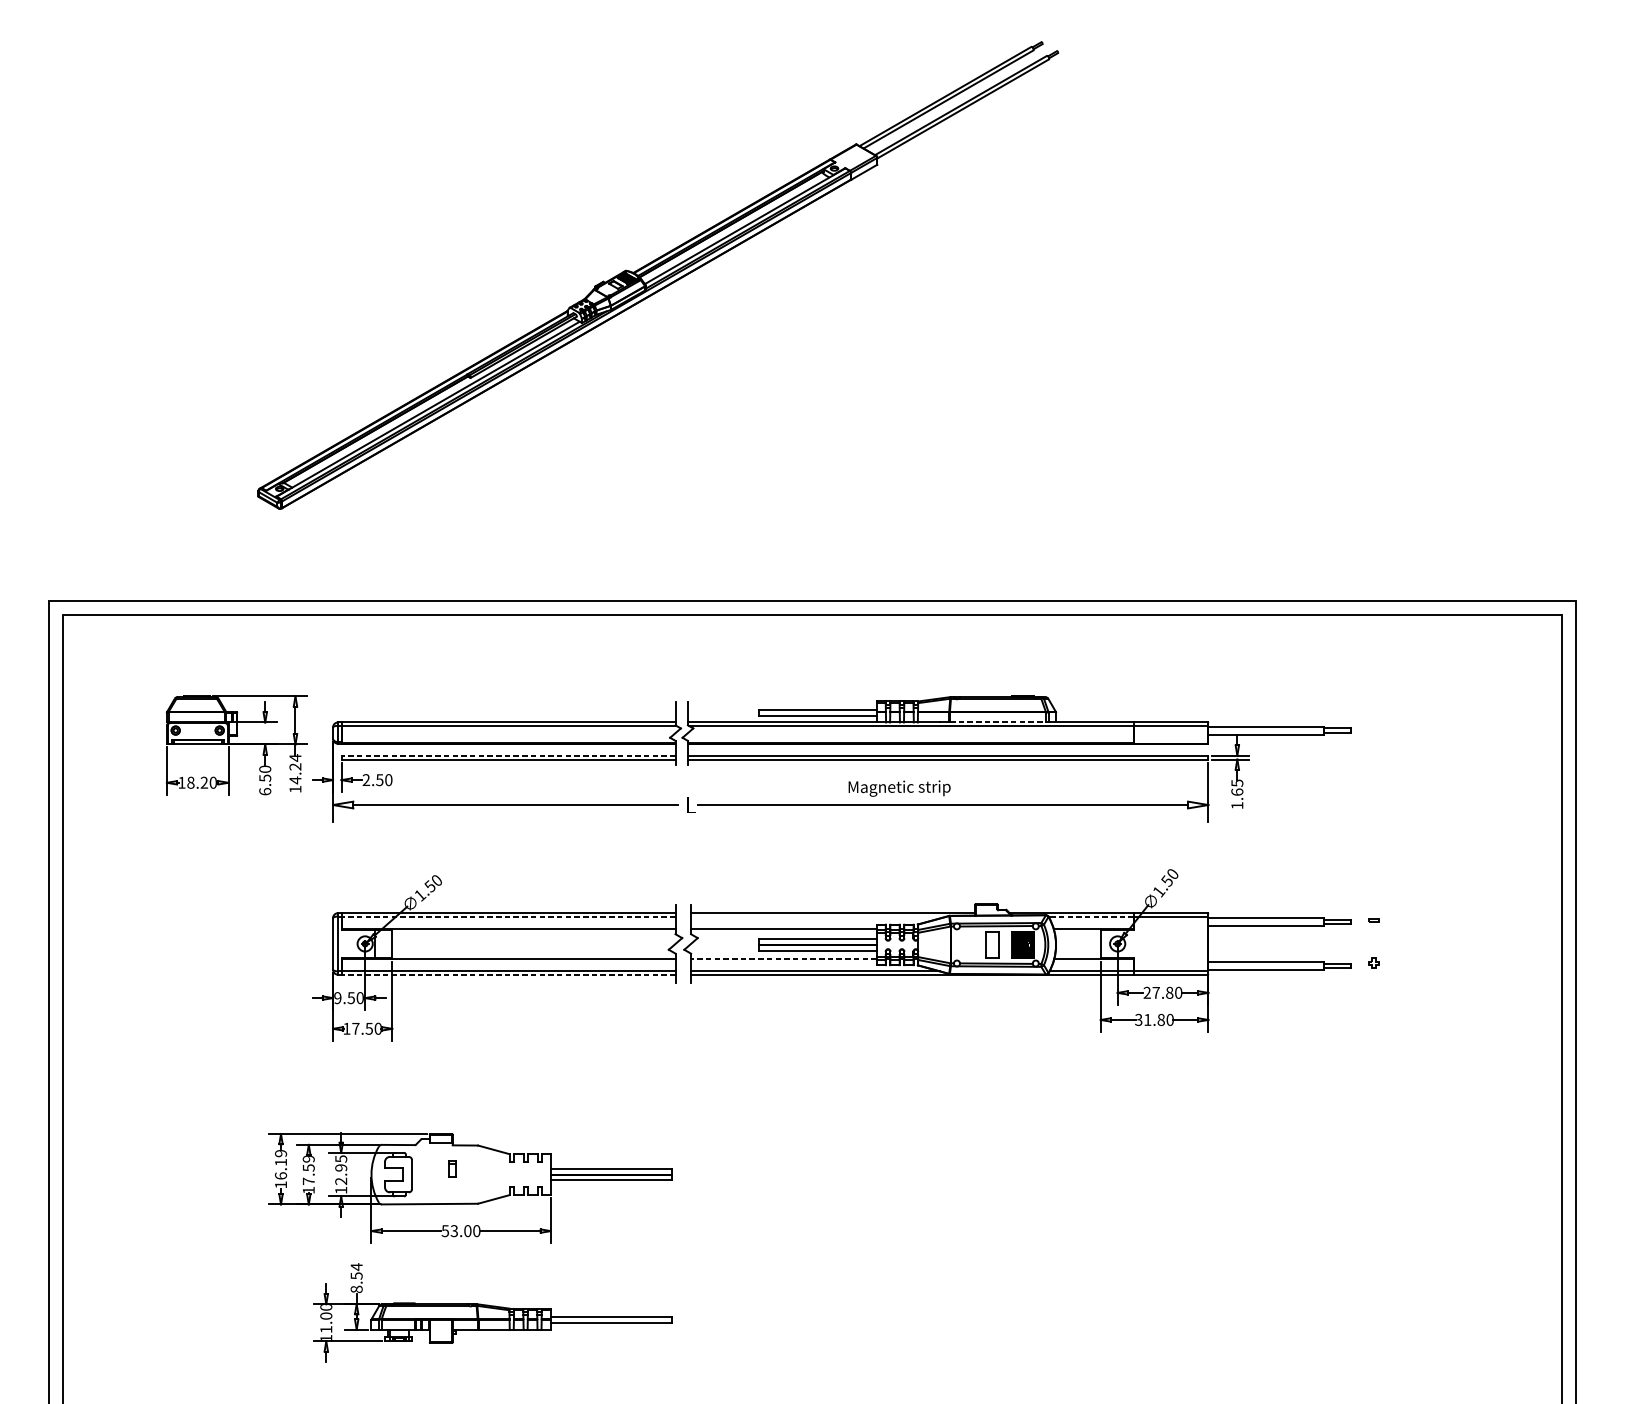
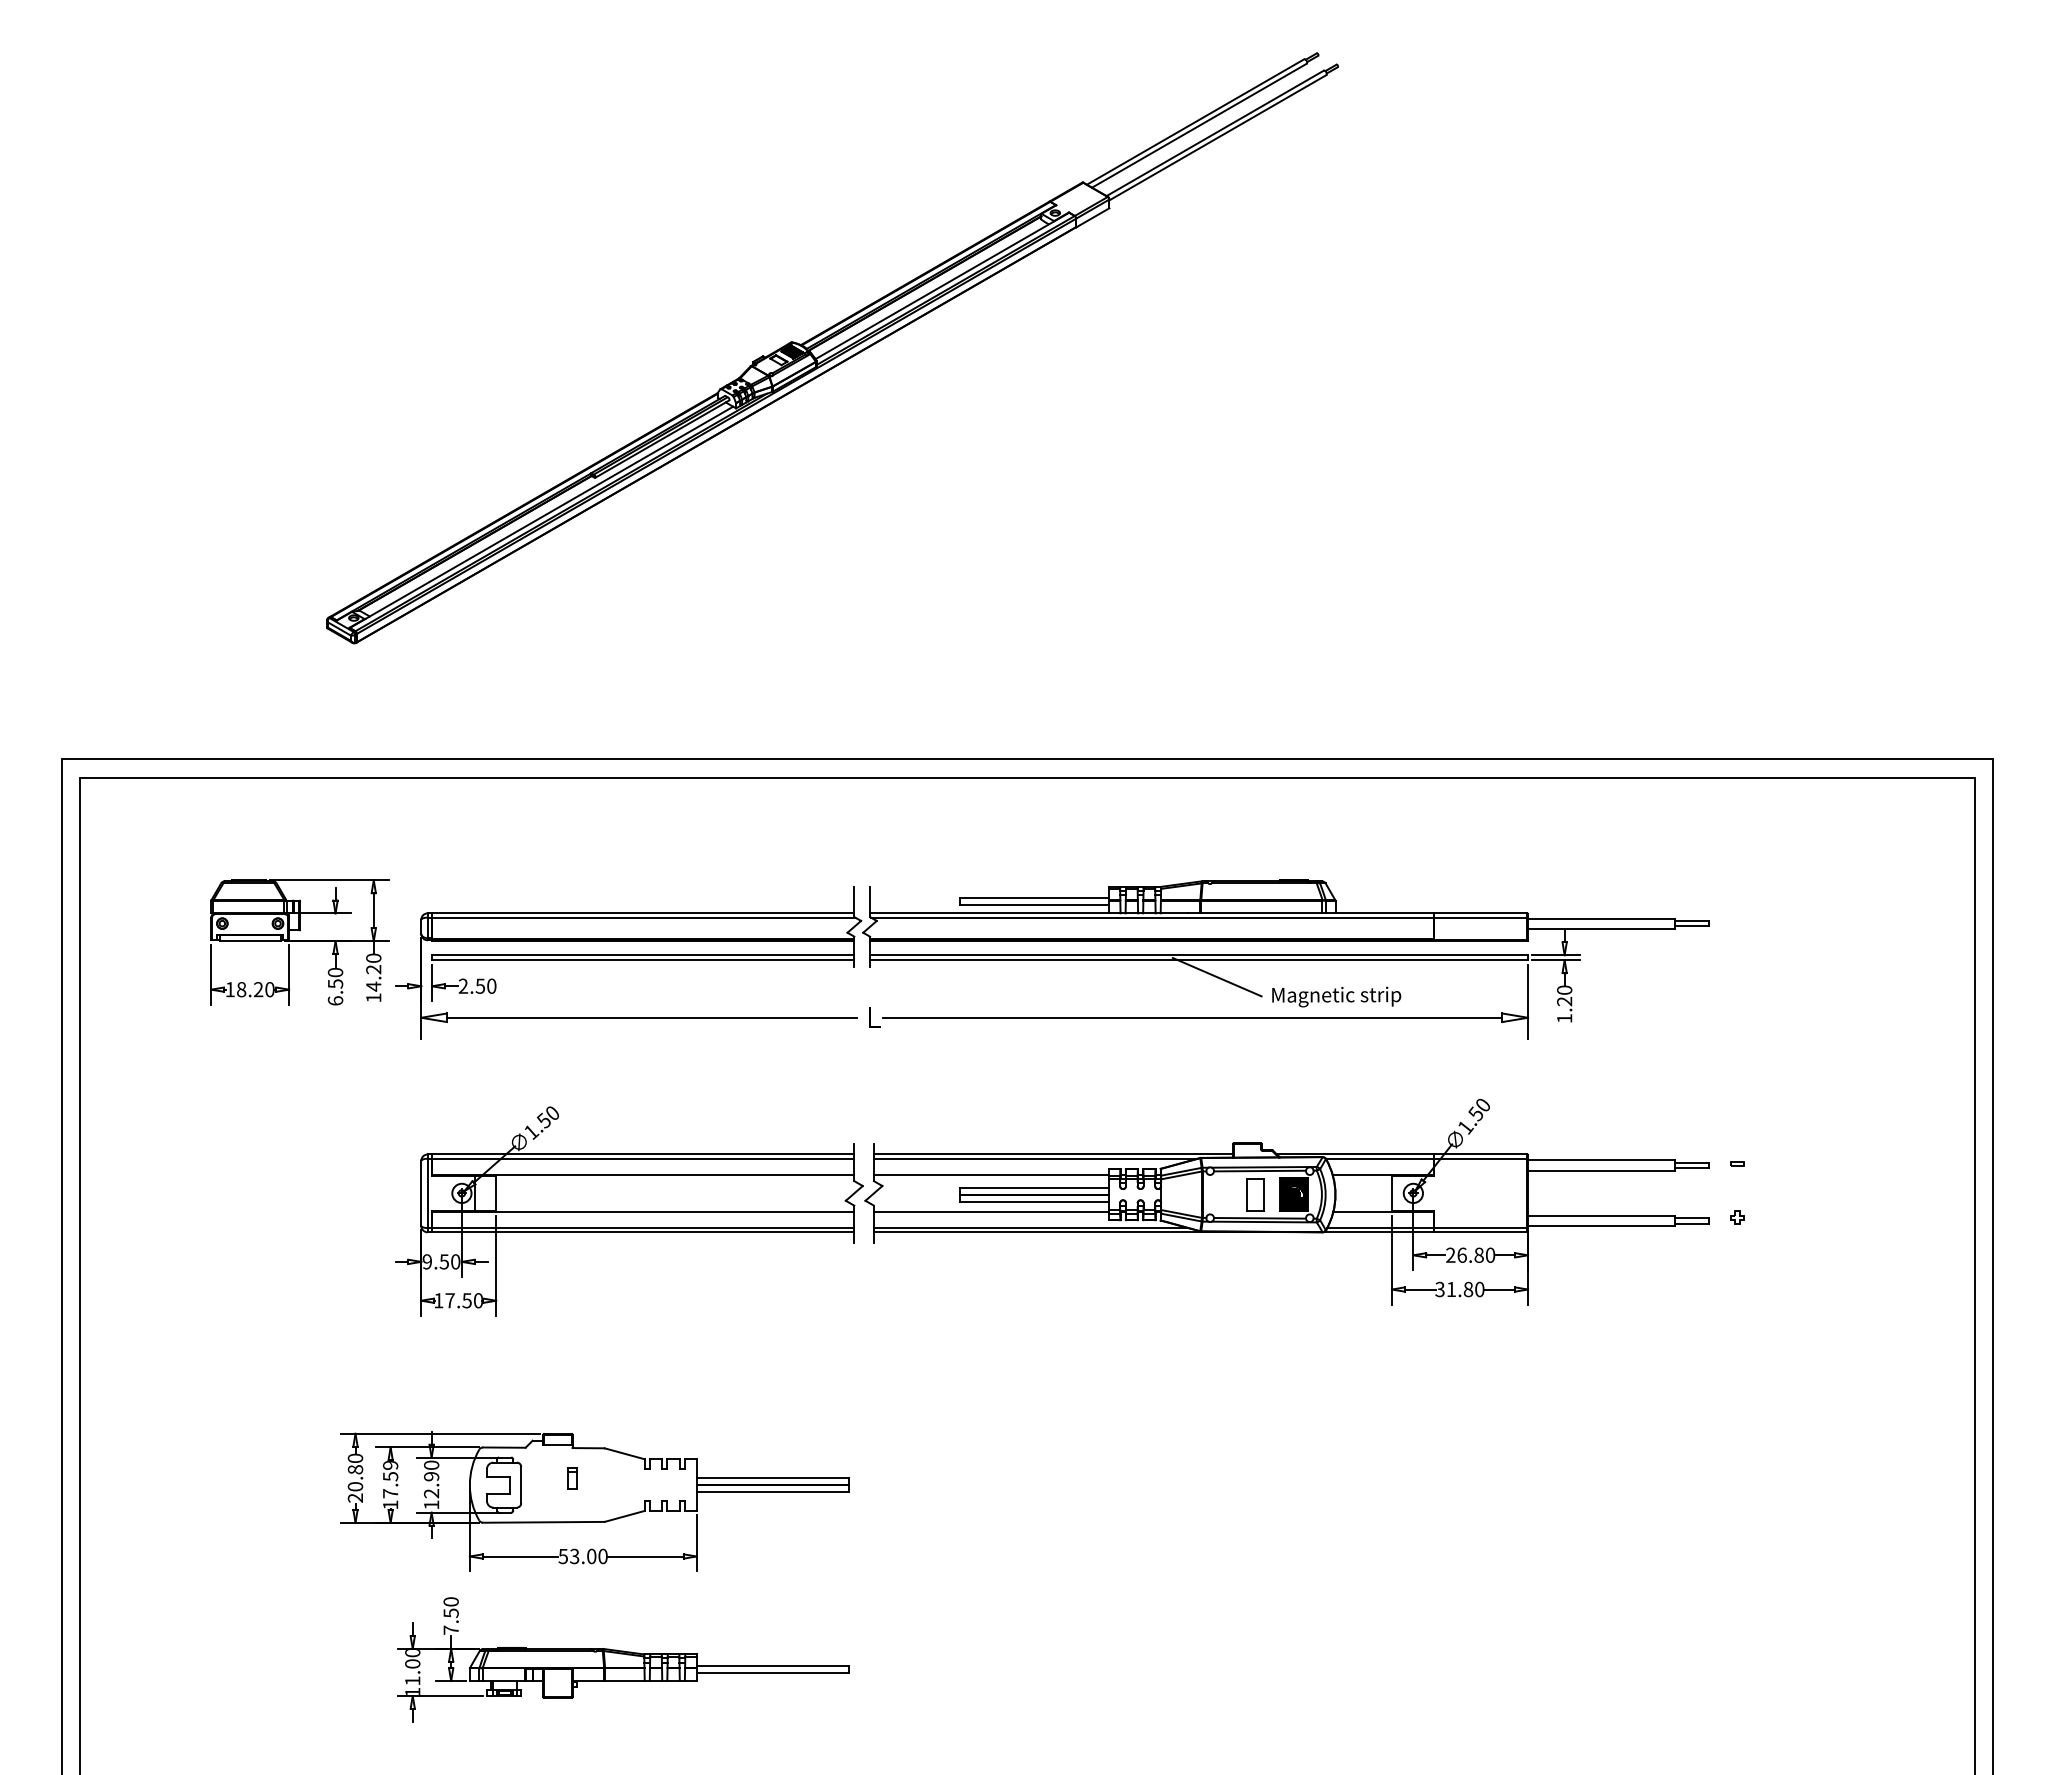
line: (997, 722) -> (1261, 913), dashed -> solid
line: (508, 755) -> (642, 955), dashed -> solid
text: (295, 758) -> (373, 958), 14.24 -> 14.20
line: (961, 773) -> (1216, 977), added
text: (1237, 787) -> (1564, 995), 1.65 -> 1.20
text: (899, 788) -> (1336, 996), moved
line: (508, 916) -> (642, 1158), dashed -> solid
line: (818, 916) -> (1035, 1158), added
line: (1090, 916) -> (1379, 1158), dashed -> solid
line: (783, 959) -> (990, 1212), dashed -> solid
line: (508, 974) -> (642, 1232), dashed -> solid
text: (1155, 992) -> (1461, 1254), 27.80 -> 26.80
text: (341, 1159) -> (431, 1465), 12.95 -> 12.90
text: (281, 1168) -> (355, 1477), 16.19 -> 20.80
text: (356, 1277) -> (450, 1615), 8.54 -> 7.50

